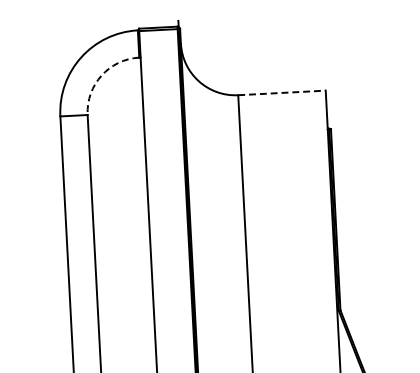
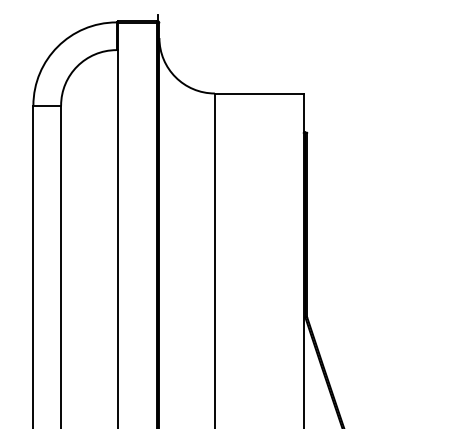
arc: (101, 75) -> (77, 66), dashed -> solid
line: (282, 92) -> (259, 93), dashed -> solid

